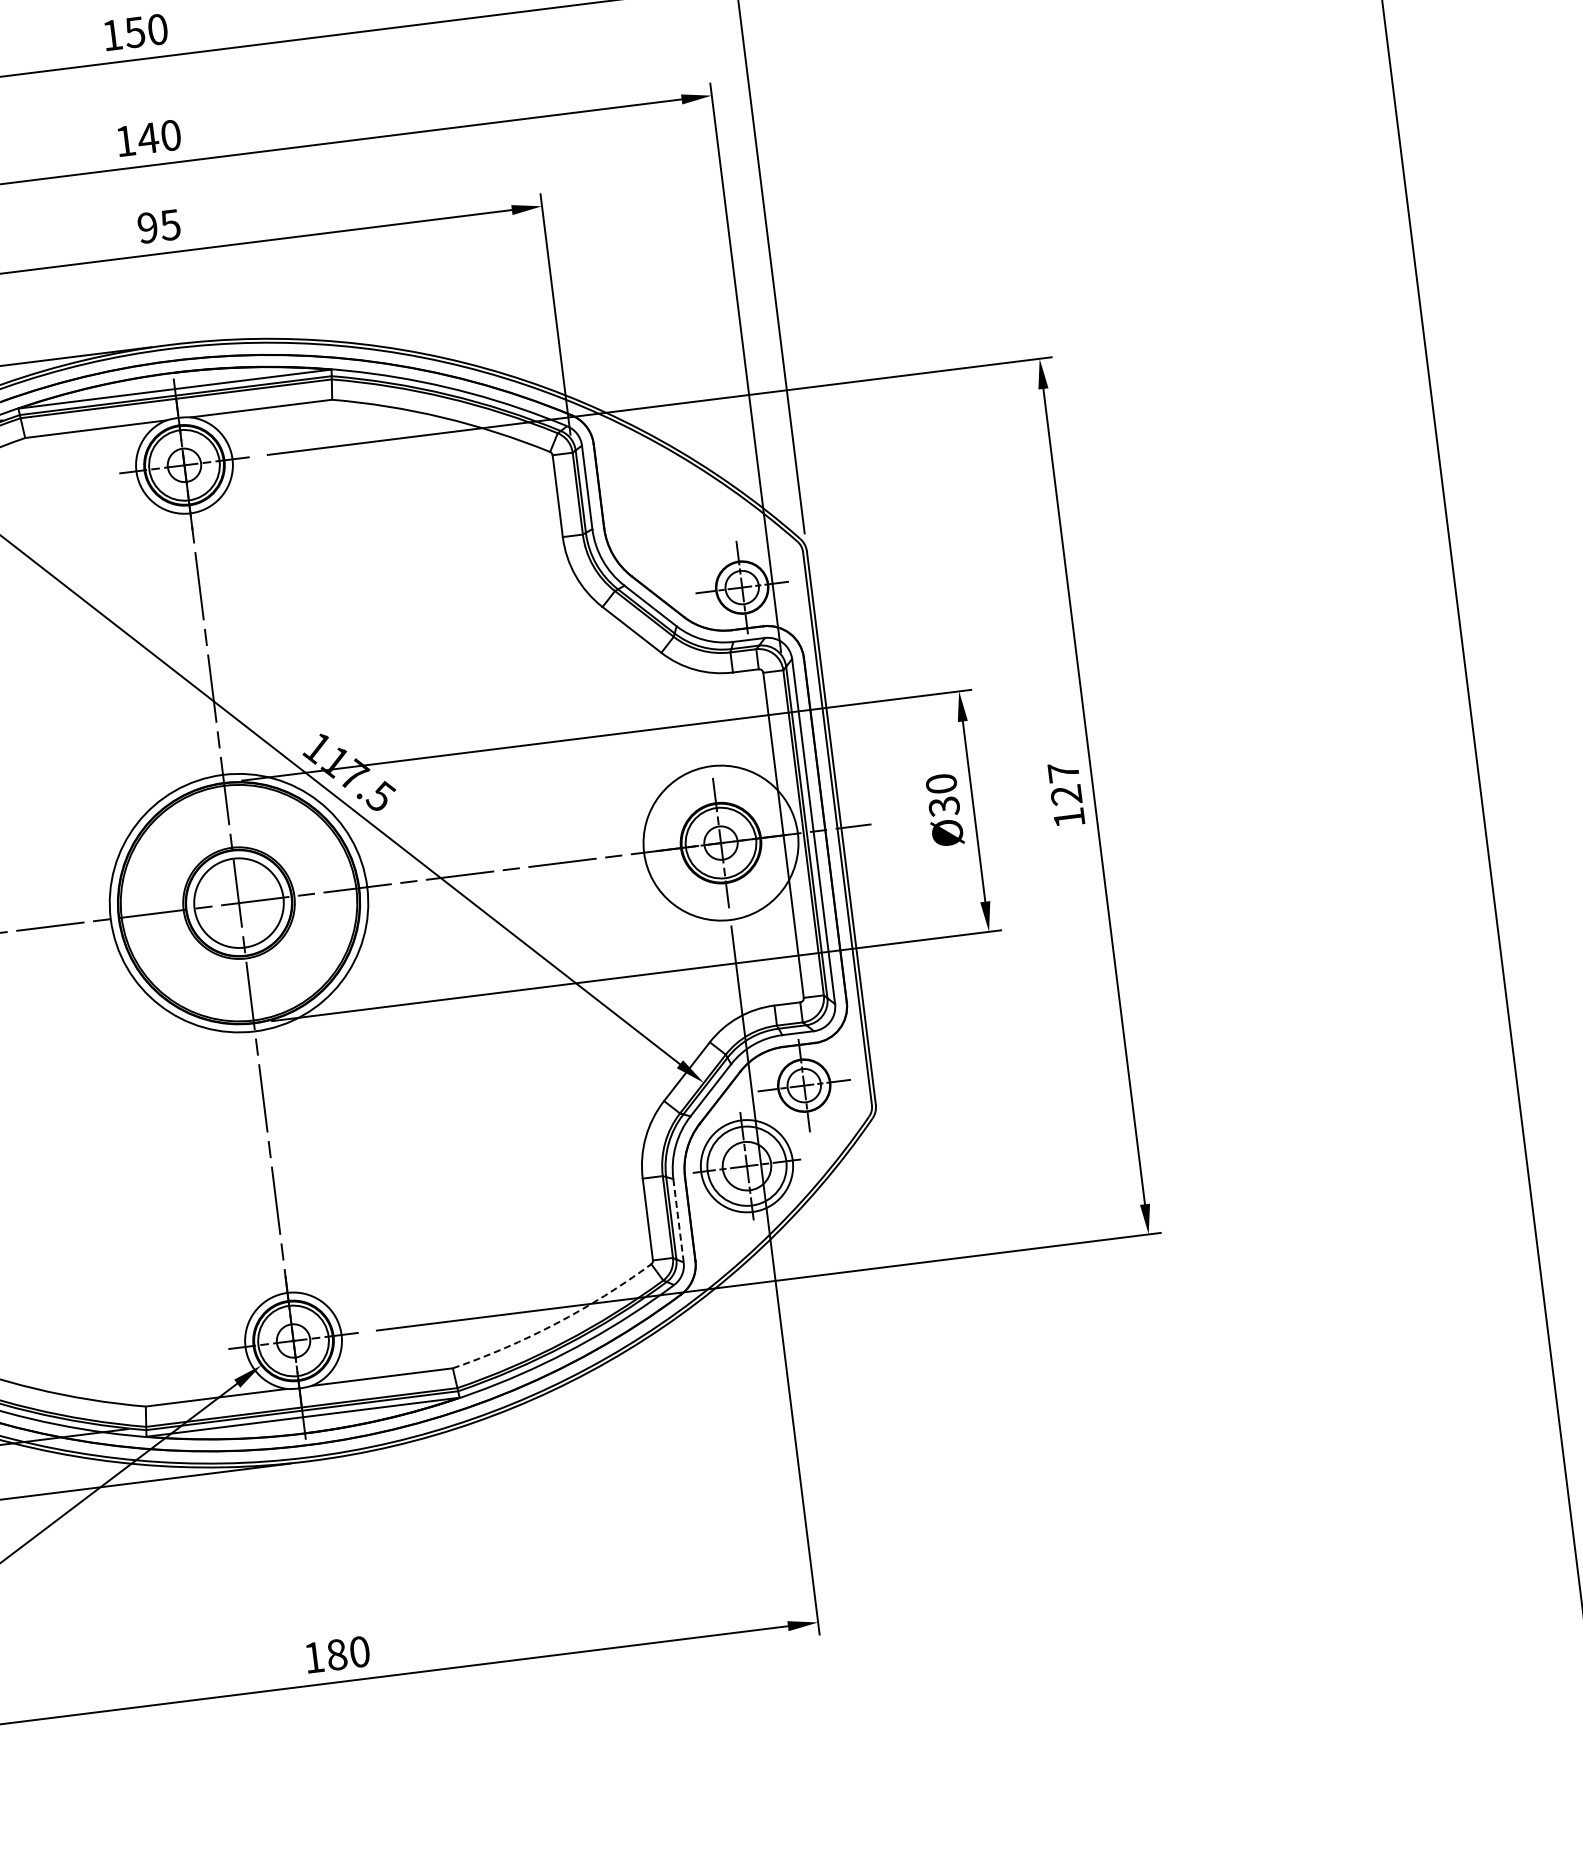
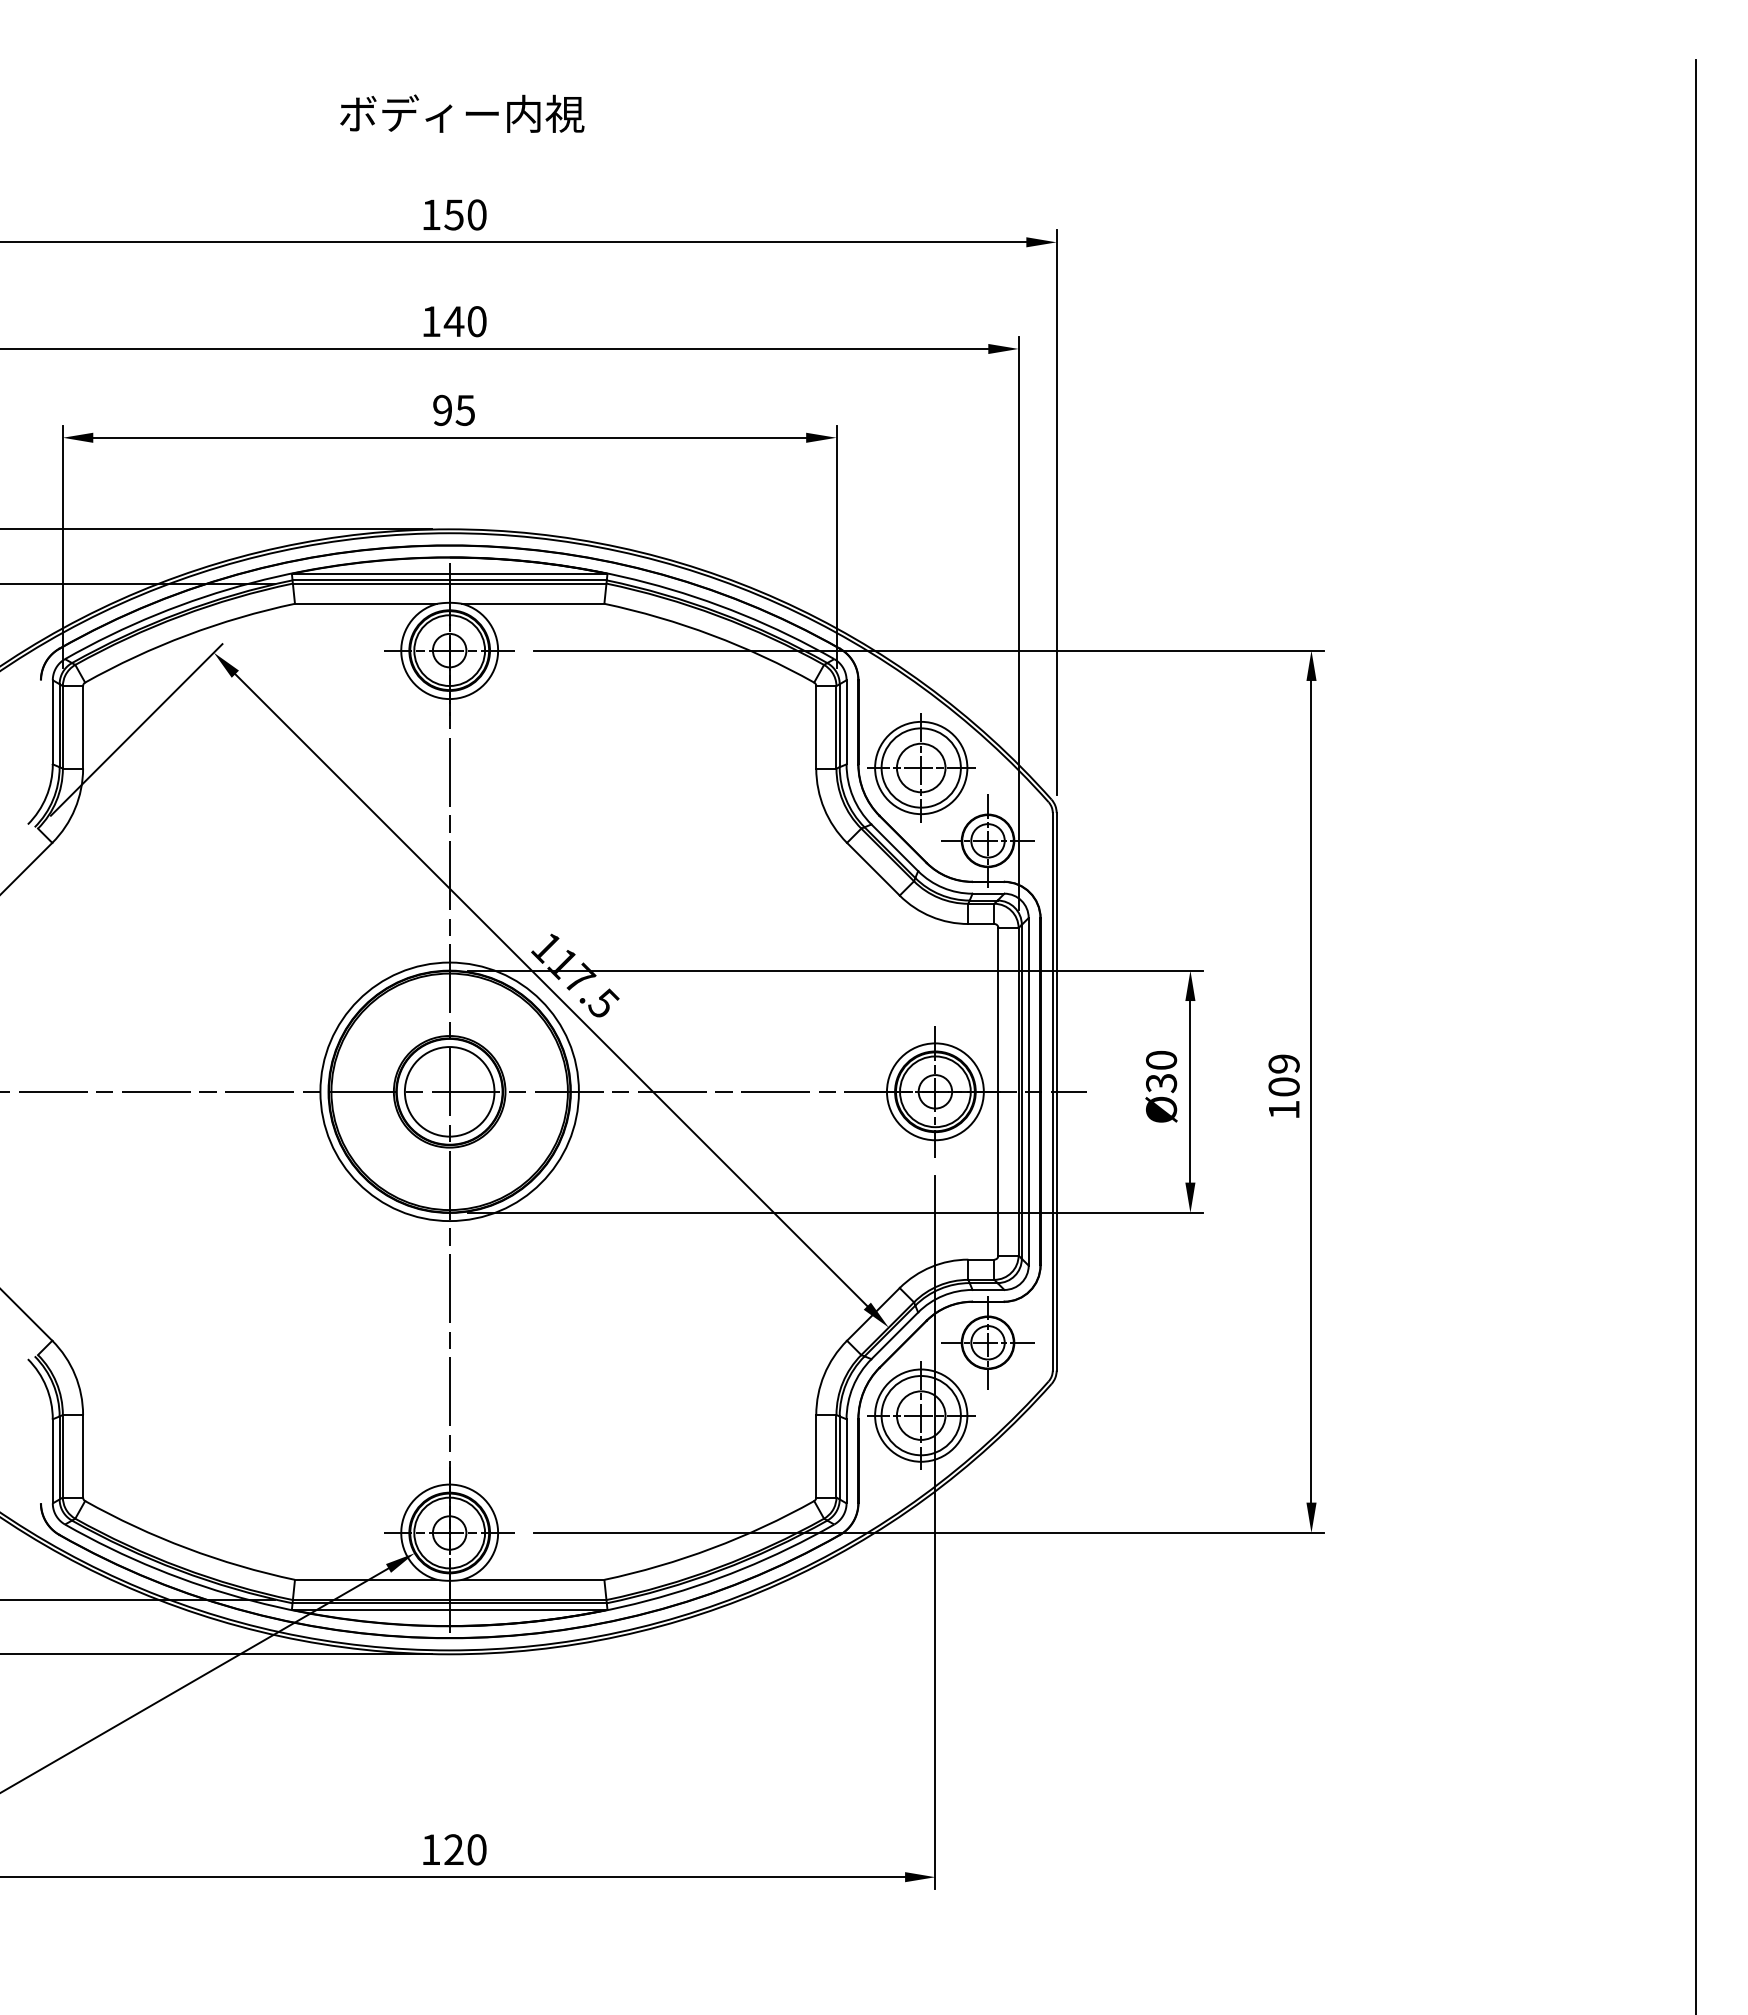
part: (667, 523) -> (921, 767), added
text: (1064, 783) -> (1283, 1075), 127 -> 109
circle: (720, 842) -> (934, 1091), size x0.62
line: (678, 1220) -> (846, 1461), dashed -> solid
arc: (556, 1323) -> (712, 1548), dashed -> solid
text: (336, 1654) -> (453, 1849), 180 -> 120

